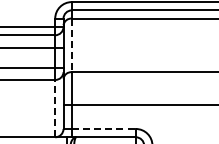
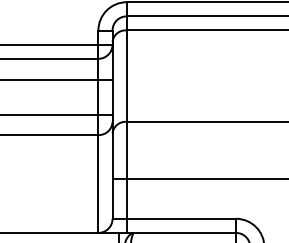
line: (71, 45) -> (126, 76), dashed -> solid
line: (55, 108) -> (98, 183), dashed -> solid
line: (104, 128) -> (182, 217), dashed -> solid

